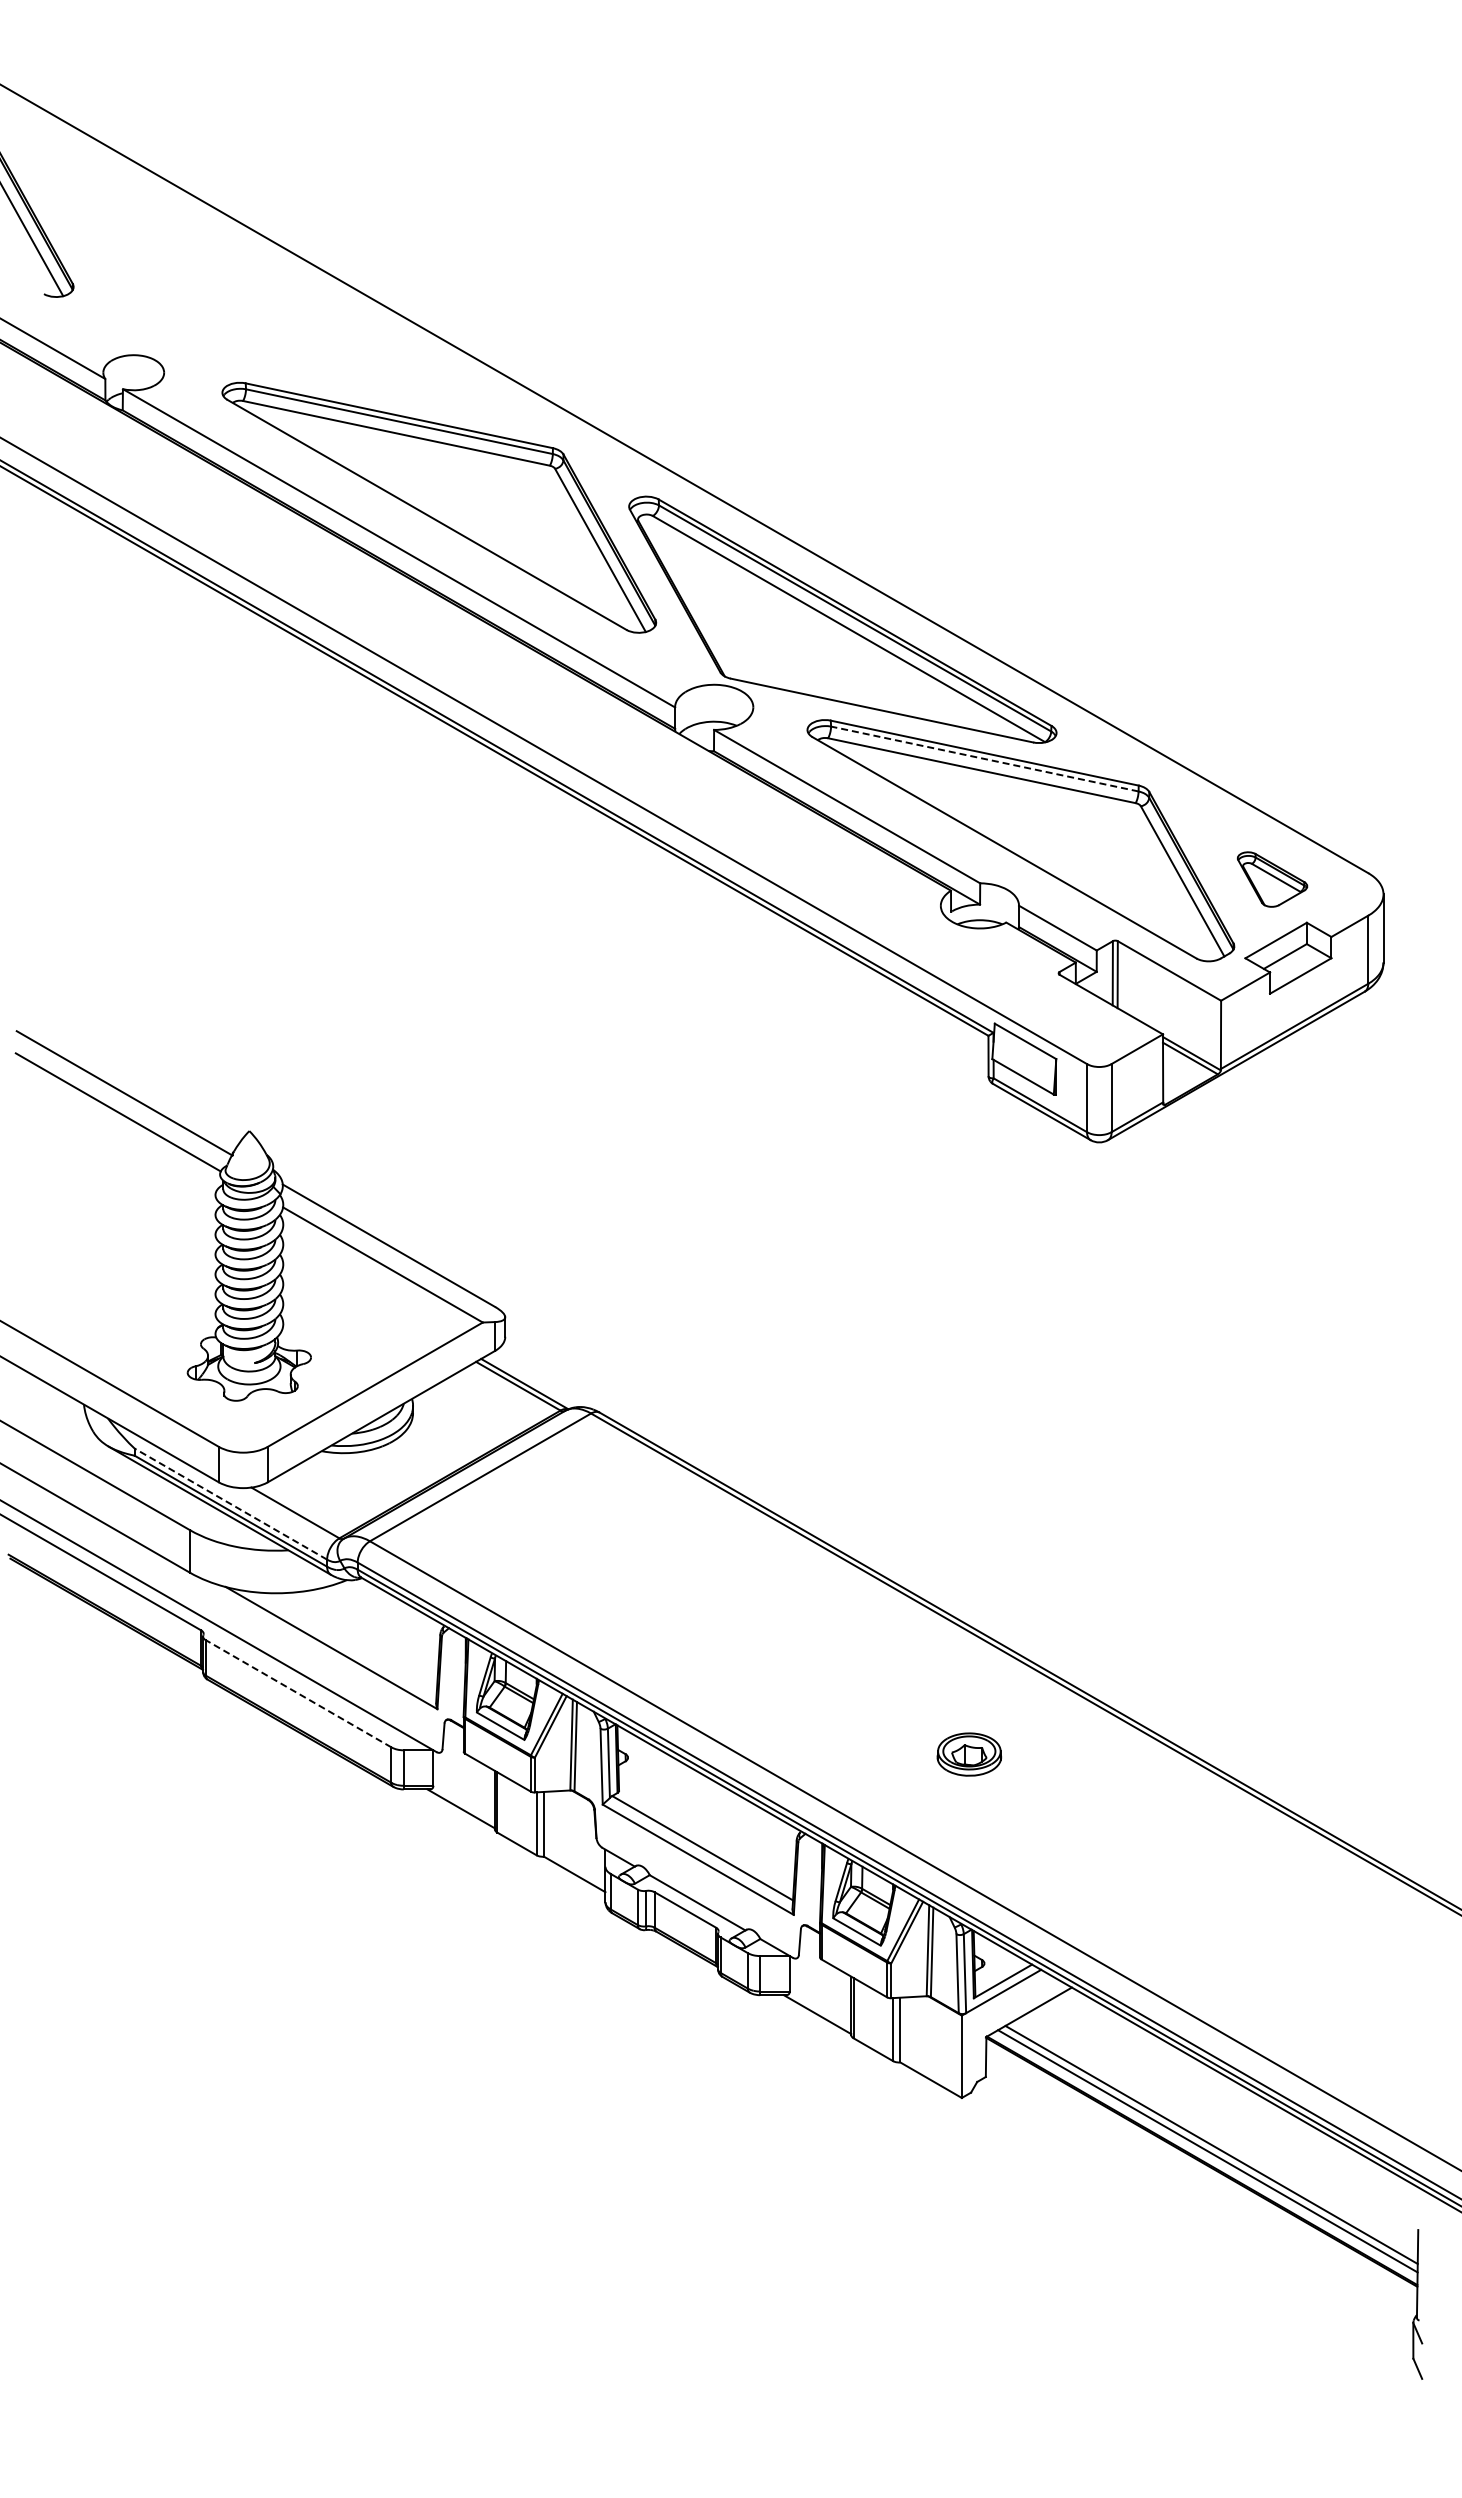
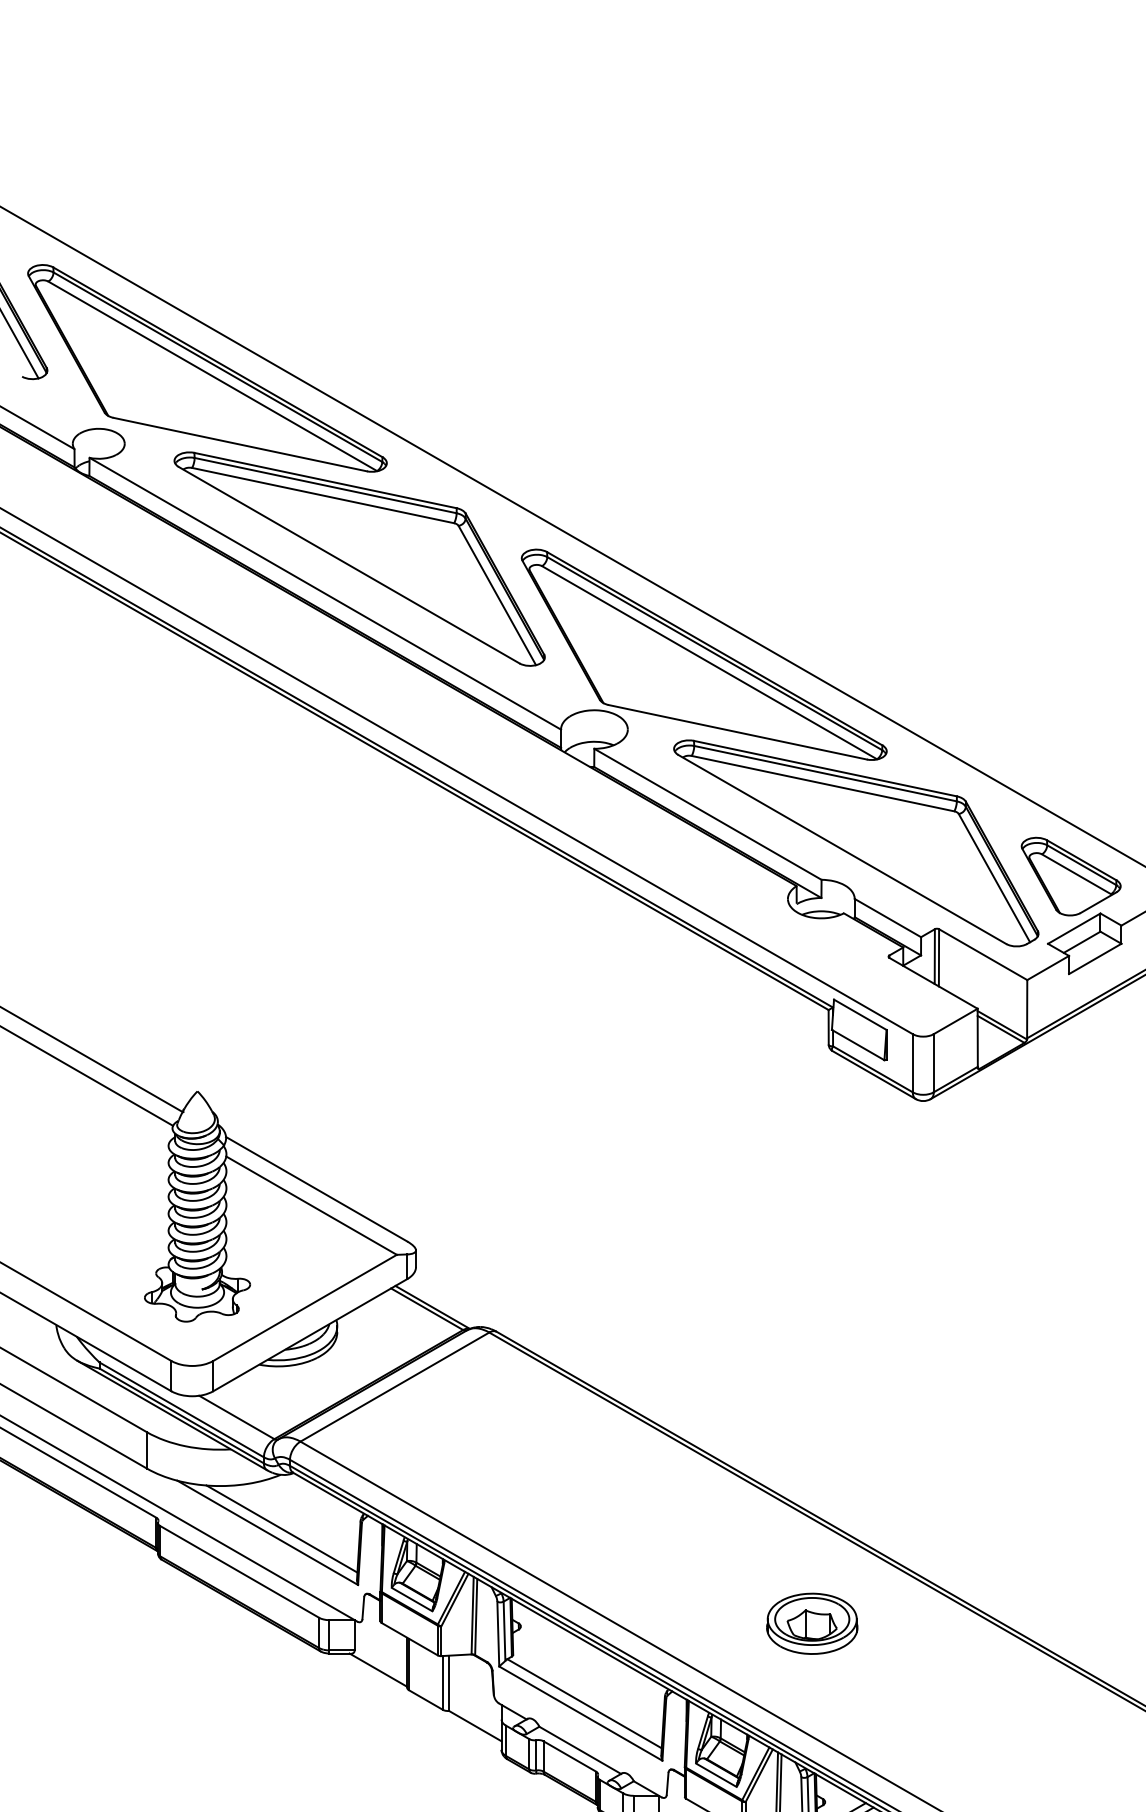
part: (260, 284) -> (207, 368), added
line: (984, 758) -> (825, 773), dashed -> solid
part: (1272, 879) -> (1071, 876), size x1.67
line: (230, 1503) -> (181, 1409), dashed -> solid
line: (347, 1643) -> (281, 1528), added
line: (298, 1693) -> (239, 1571), dashed -> solid
part: (969, 1754) -> (812, 1623), size x1.67

